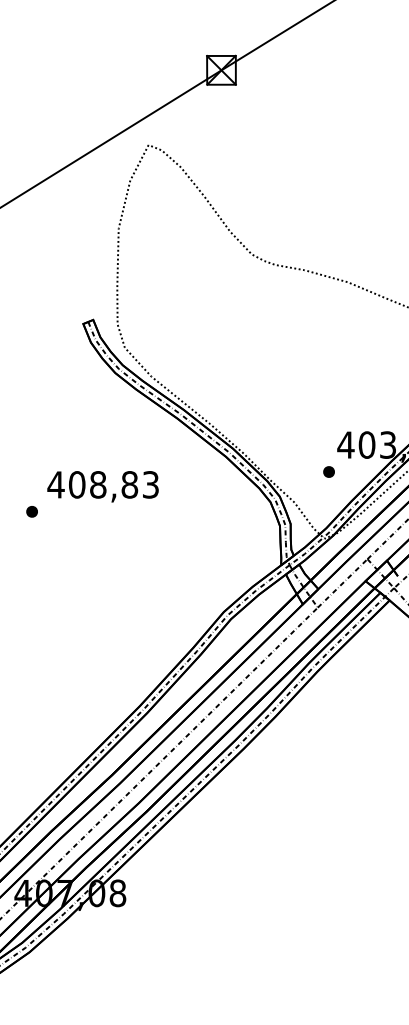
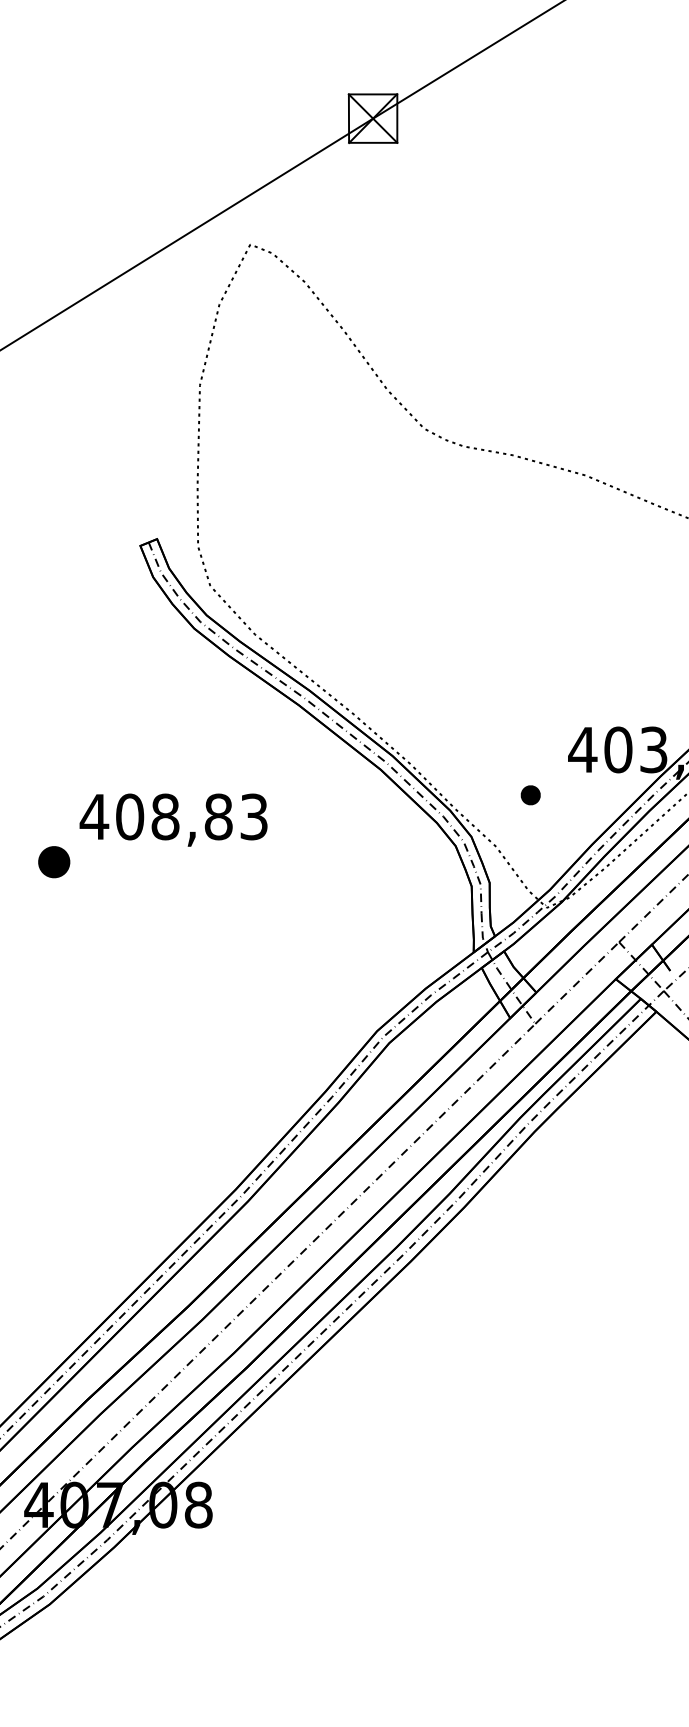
part: (328, 471) -> (529, 794), moved
part: (31, 511) -> (53, 861), size x1.6

